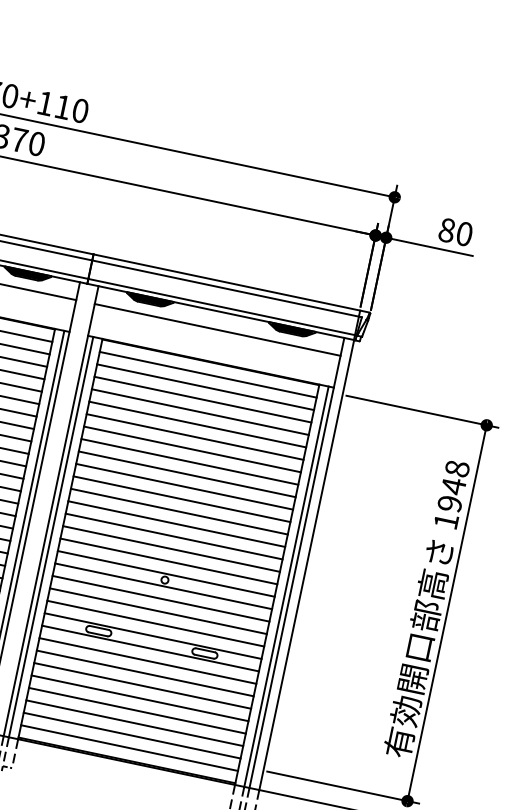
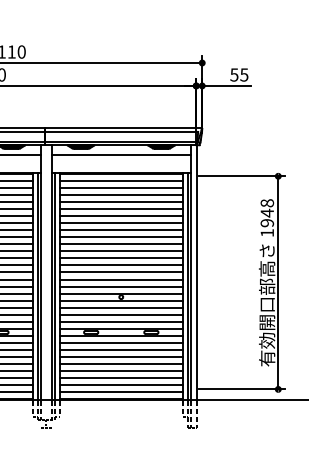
text: (456, 231) -> (239, 74), 80 -> 55

